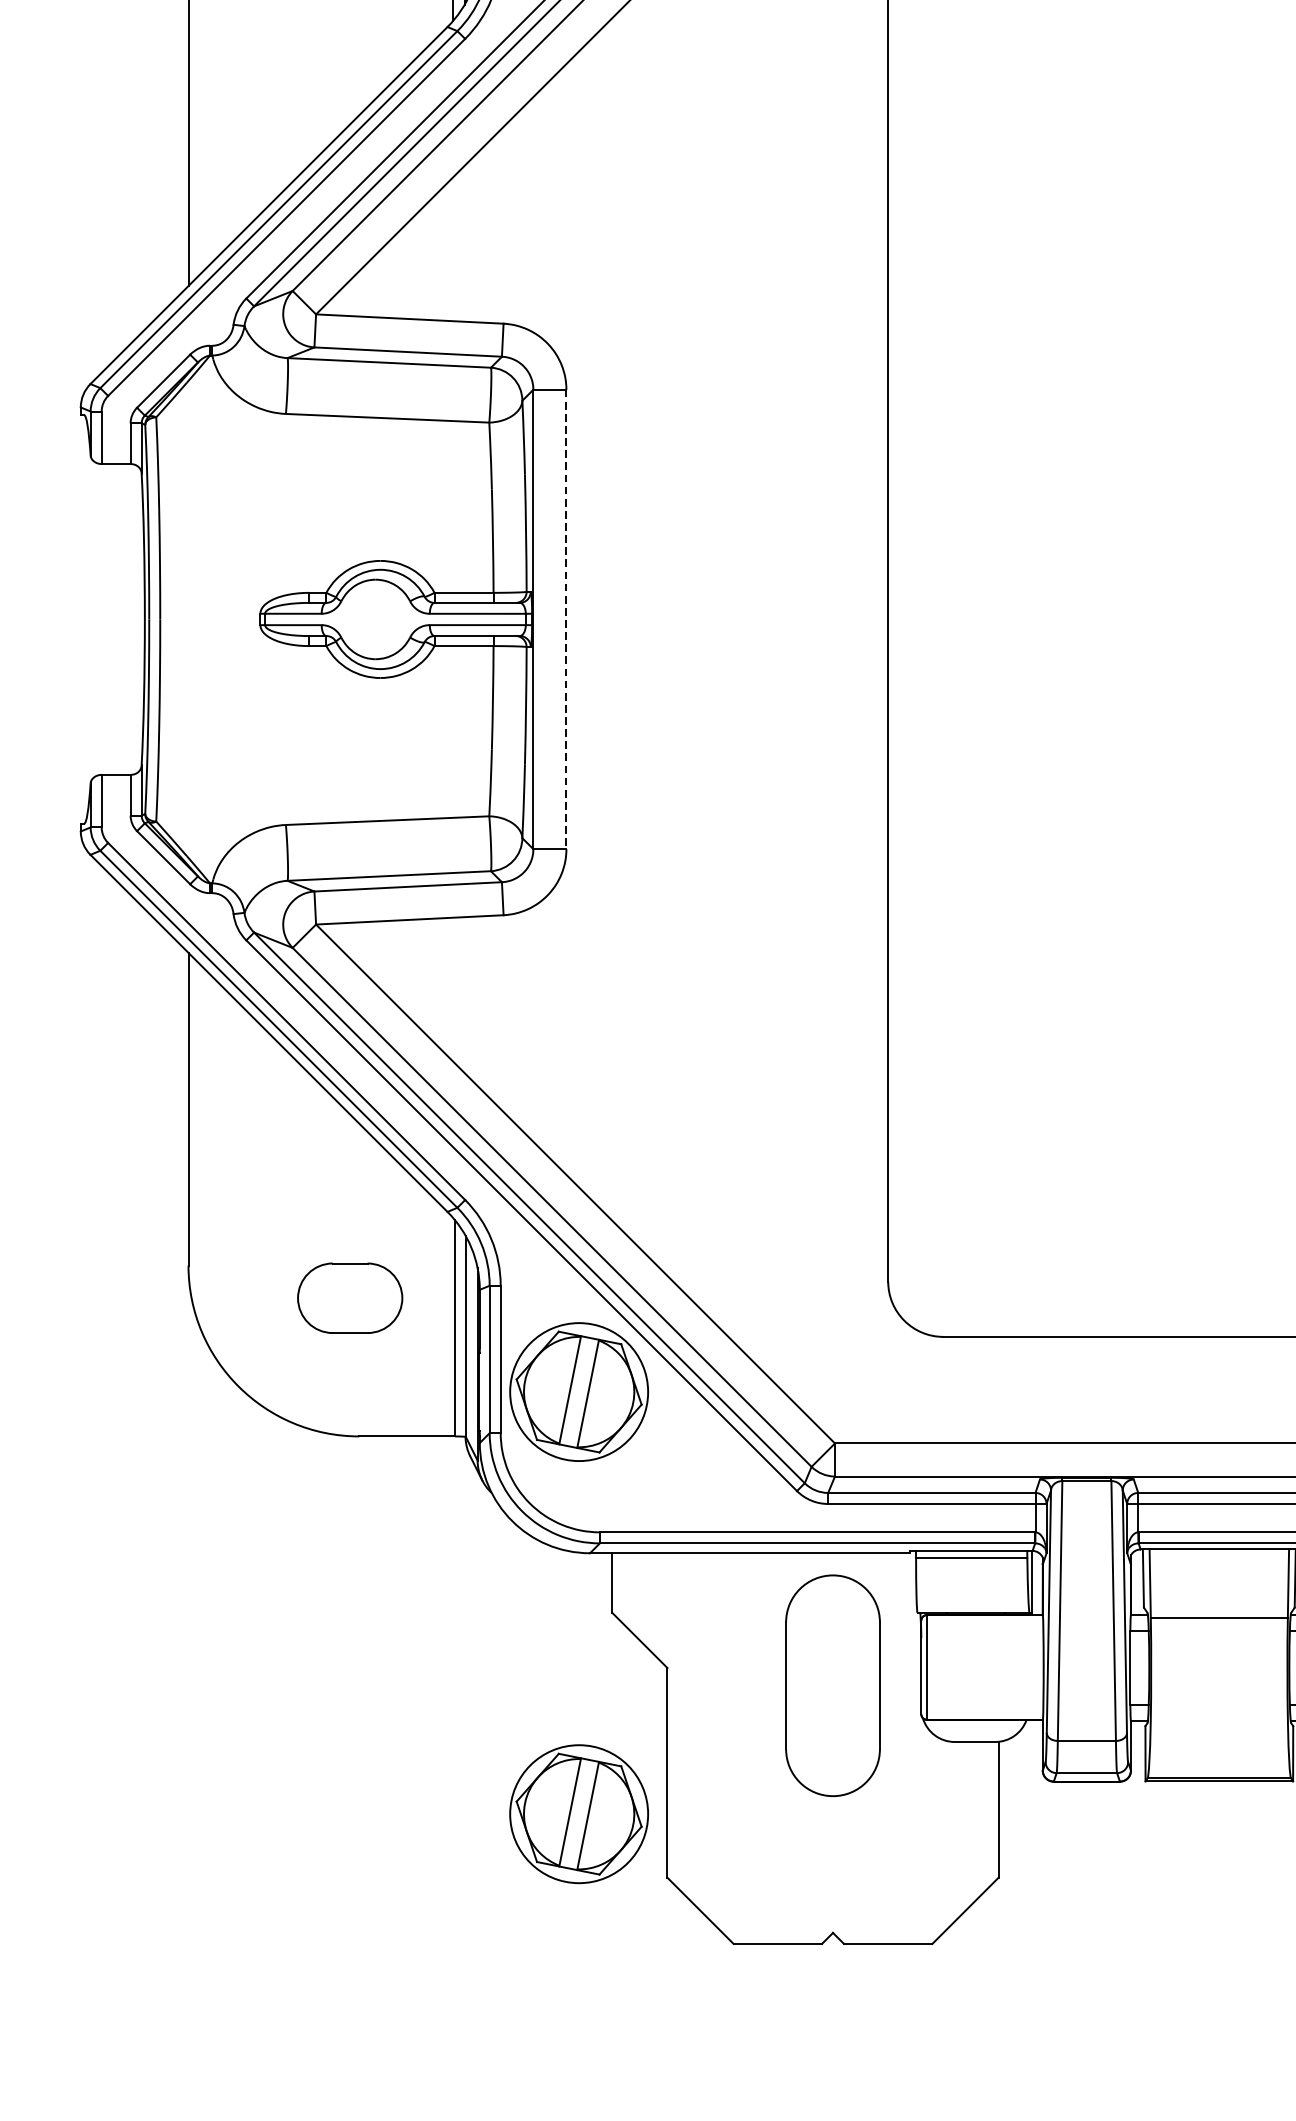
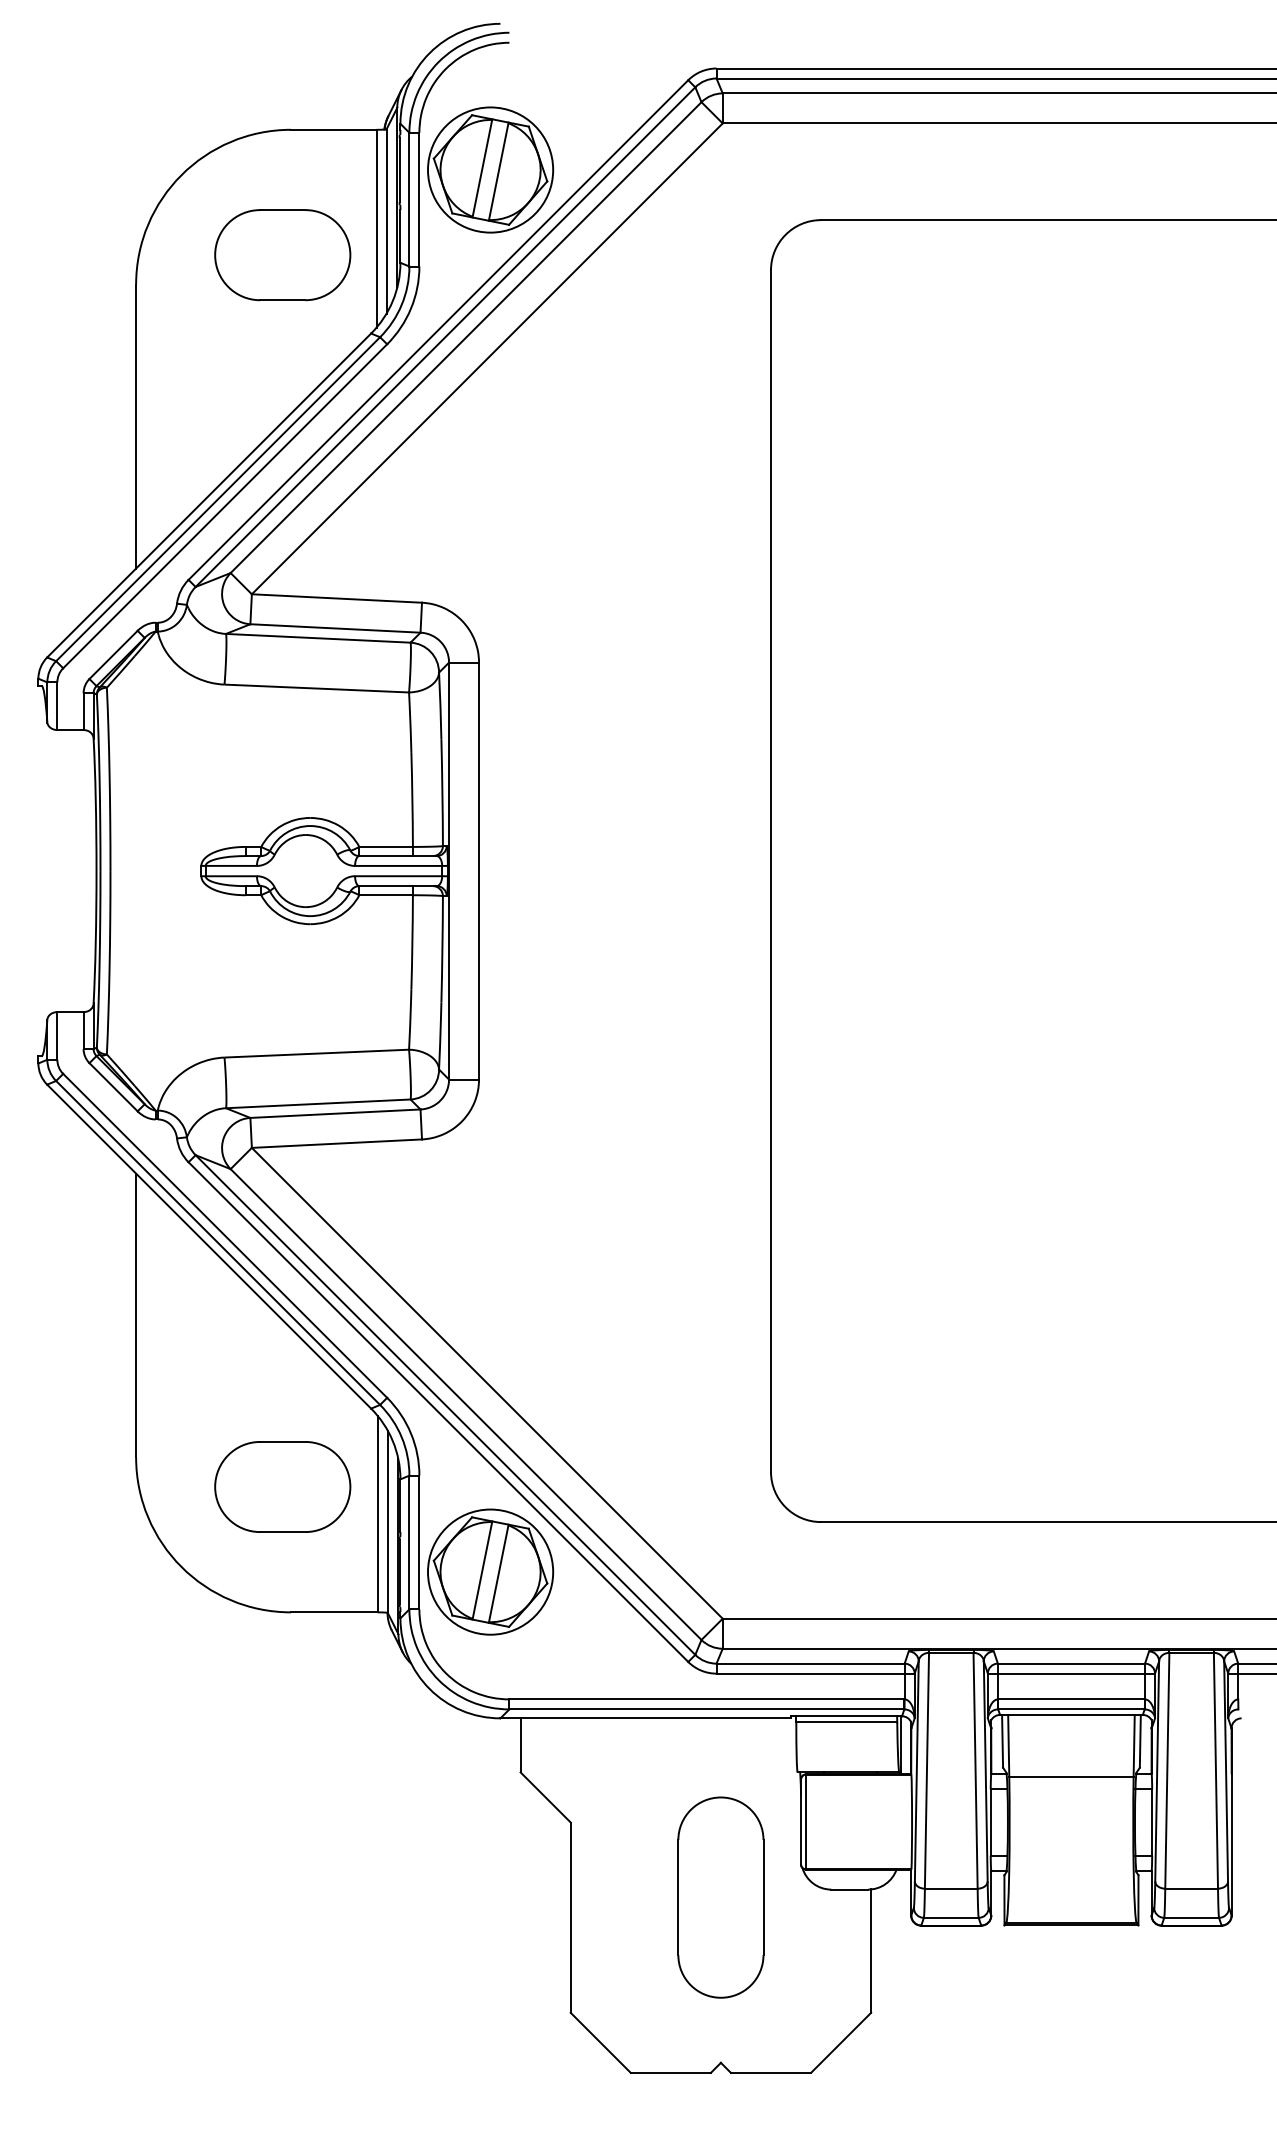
line: (566, 619) -> (479, 871), dashed -> solid
part: (349, 1297) -> (282, 1486), size x1.43
part: (832, 1685) -> (720, 1897), moved
part: (579, 1813) -> (490, 1954), removed

